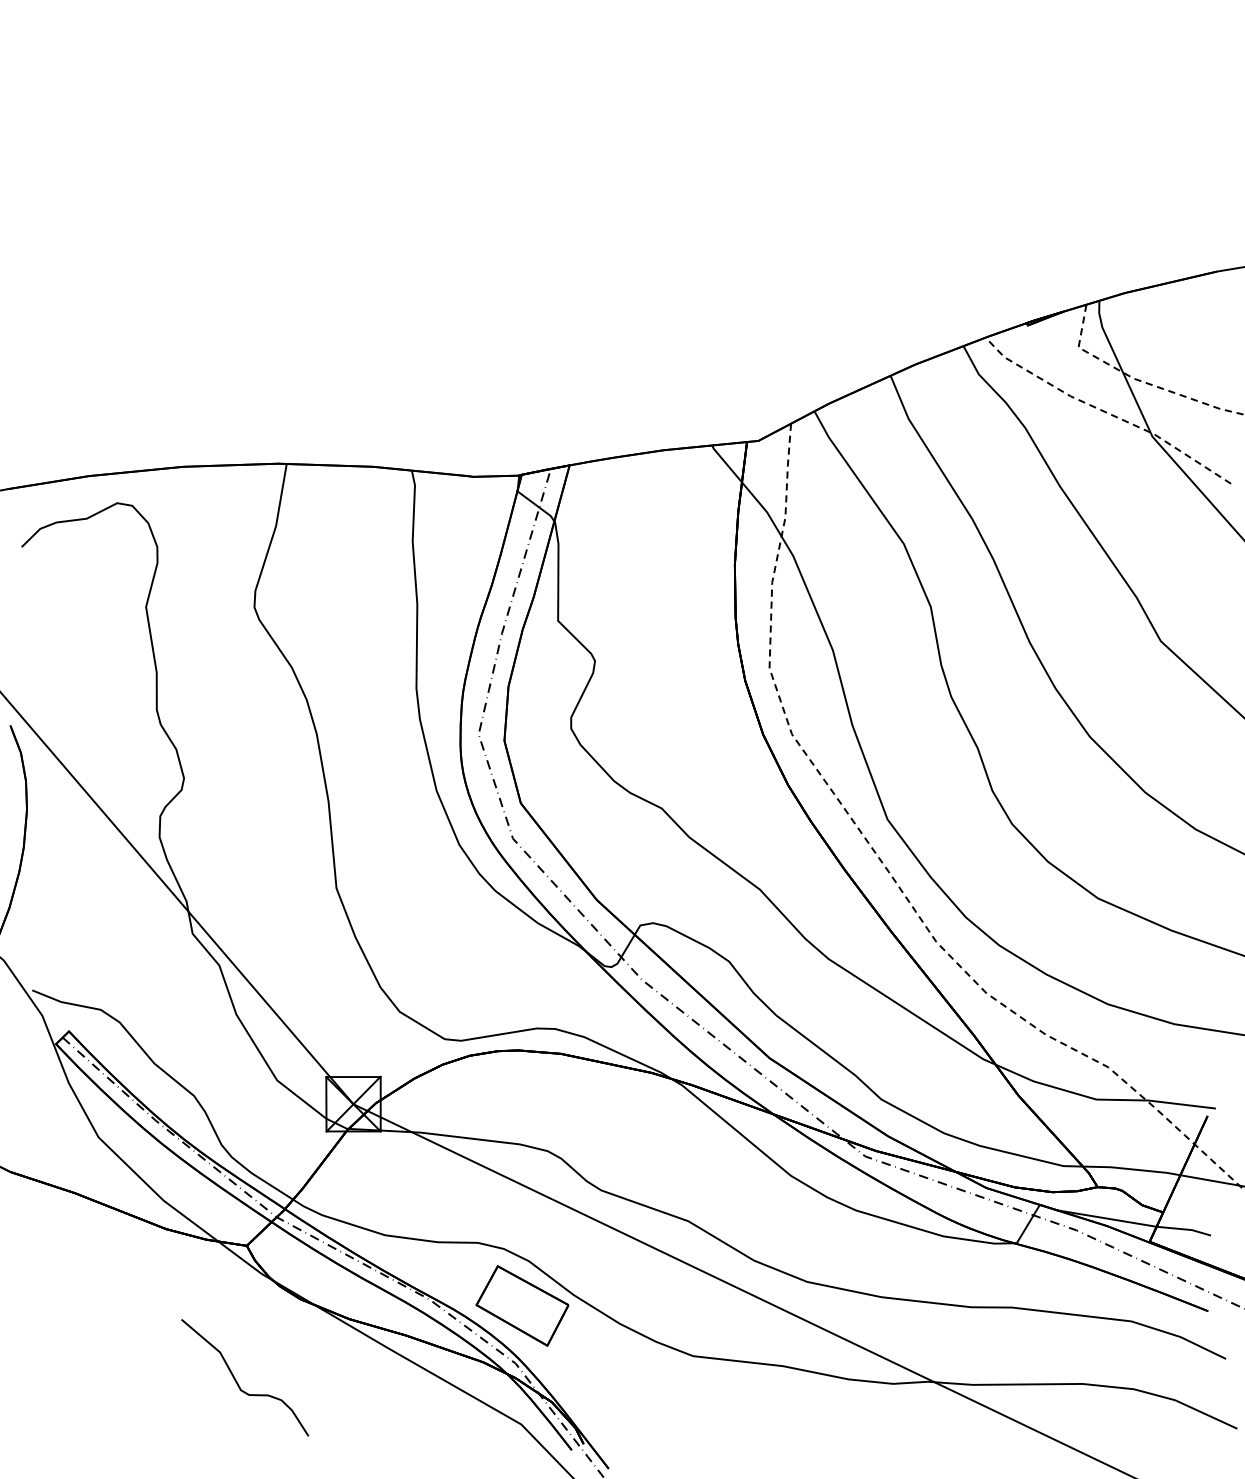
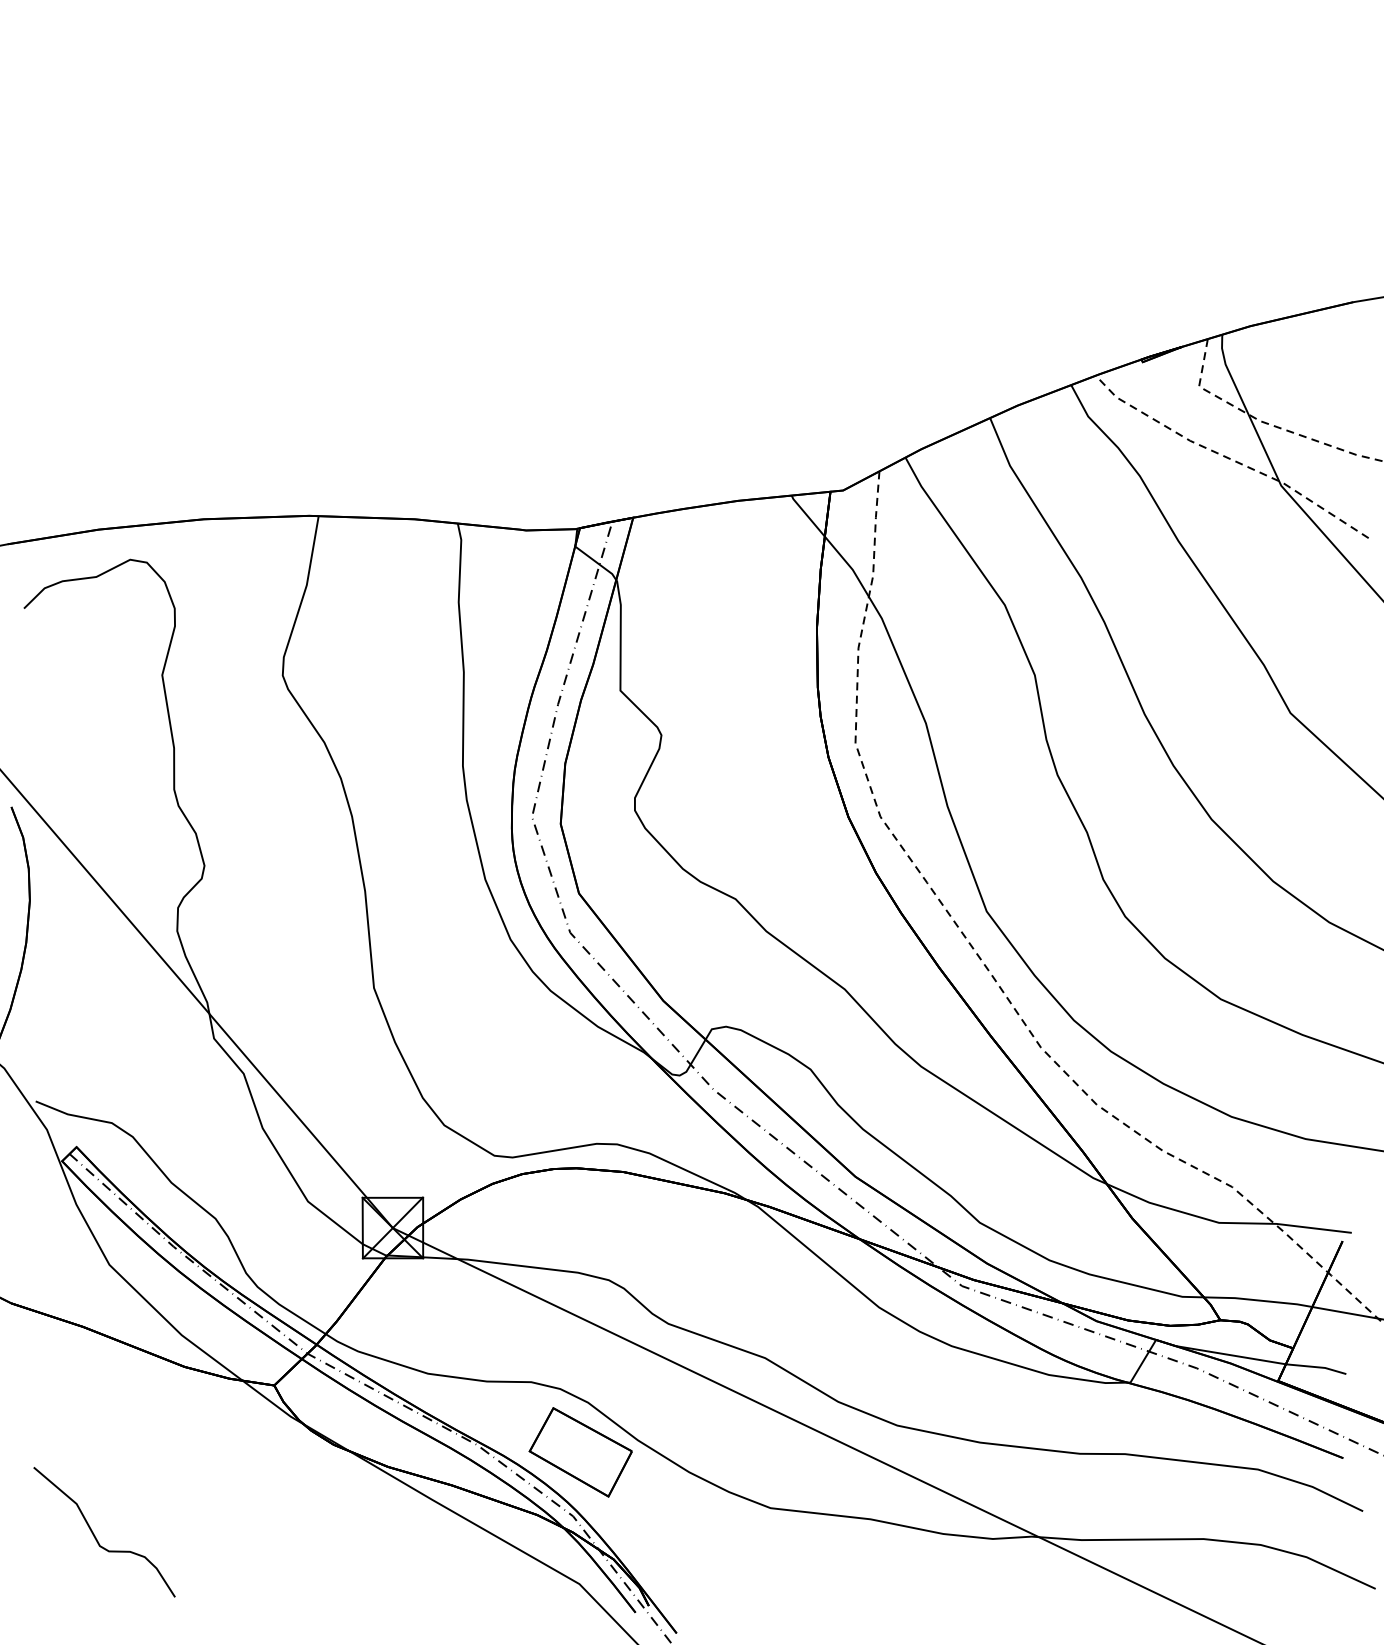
curve: (237, 1381) -> (96, 1536), moved

